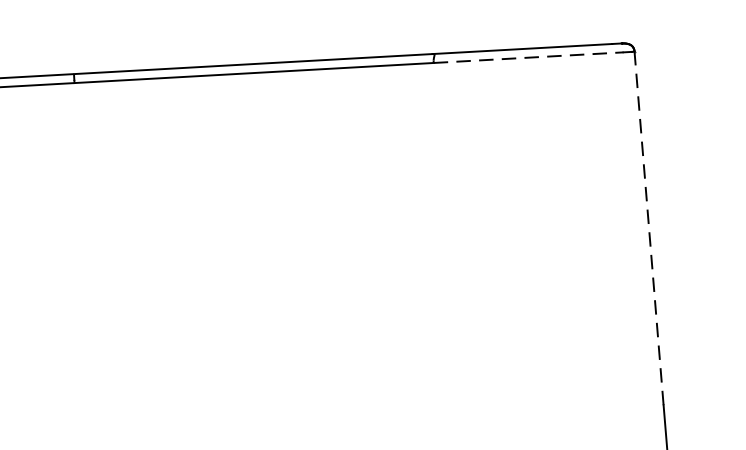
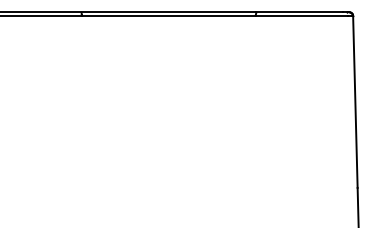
line: (530, 57) -> (302, 16), dashed -> solid
line: (649, 229) -> (355, 102), dashed -> solid

